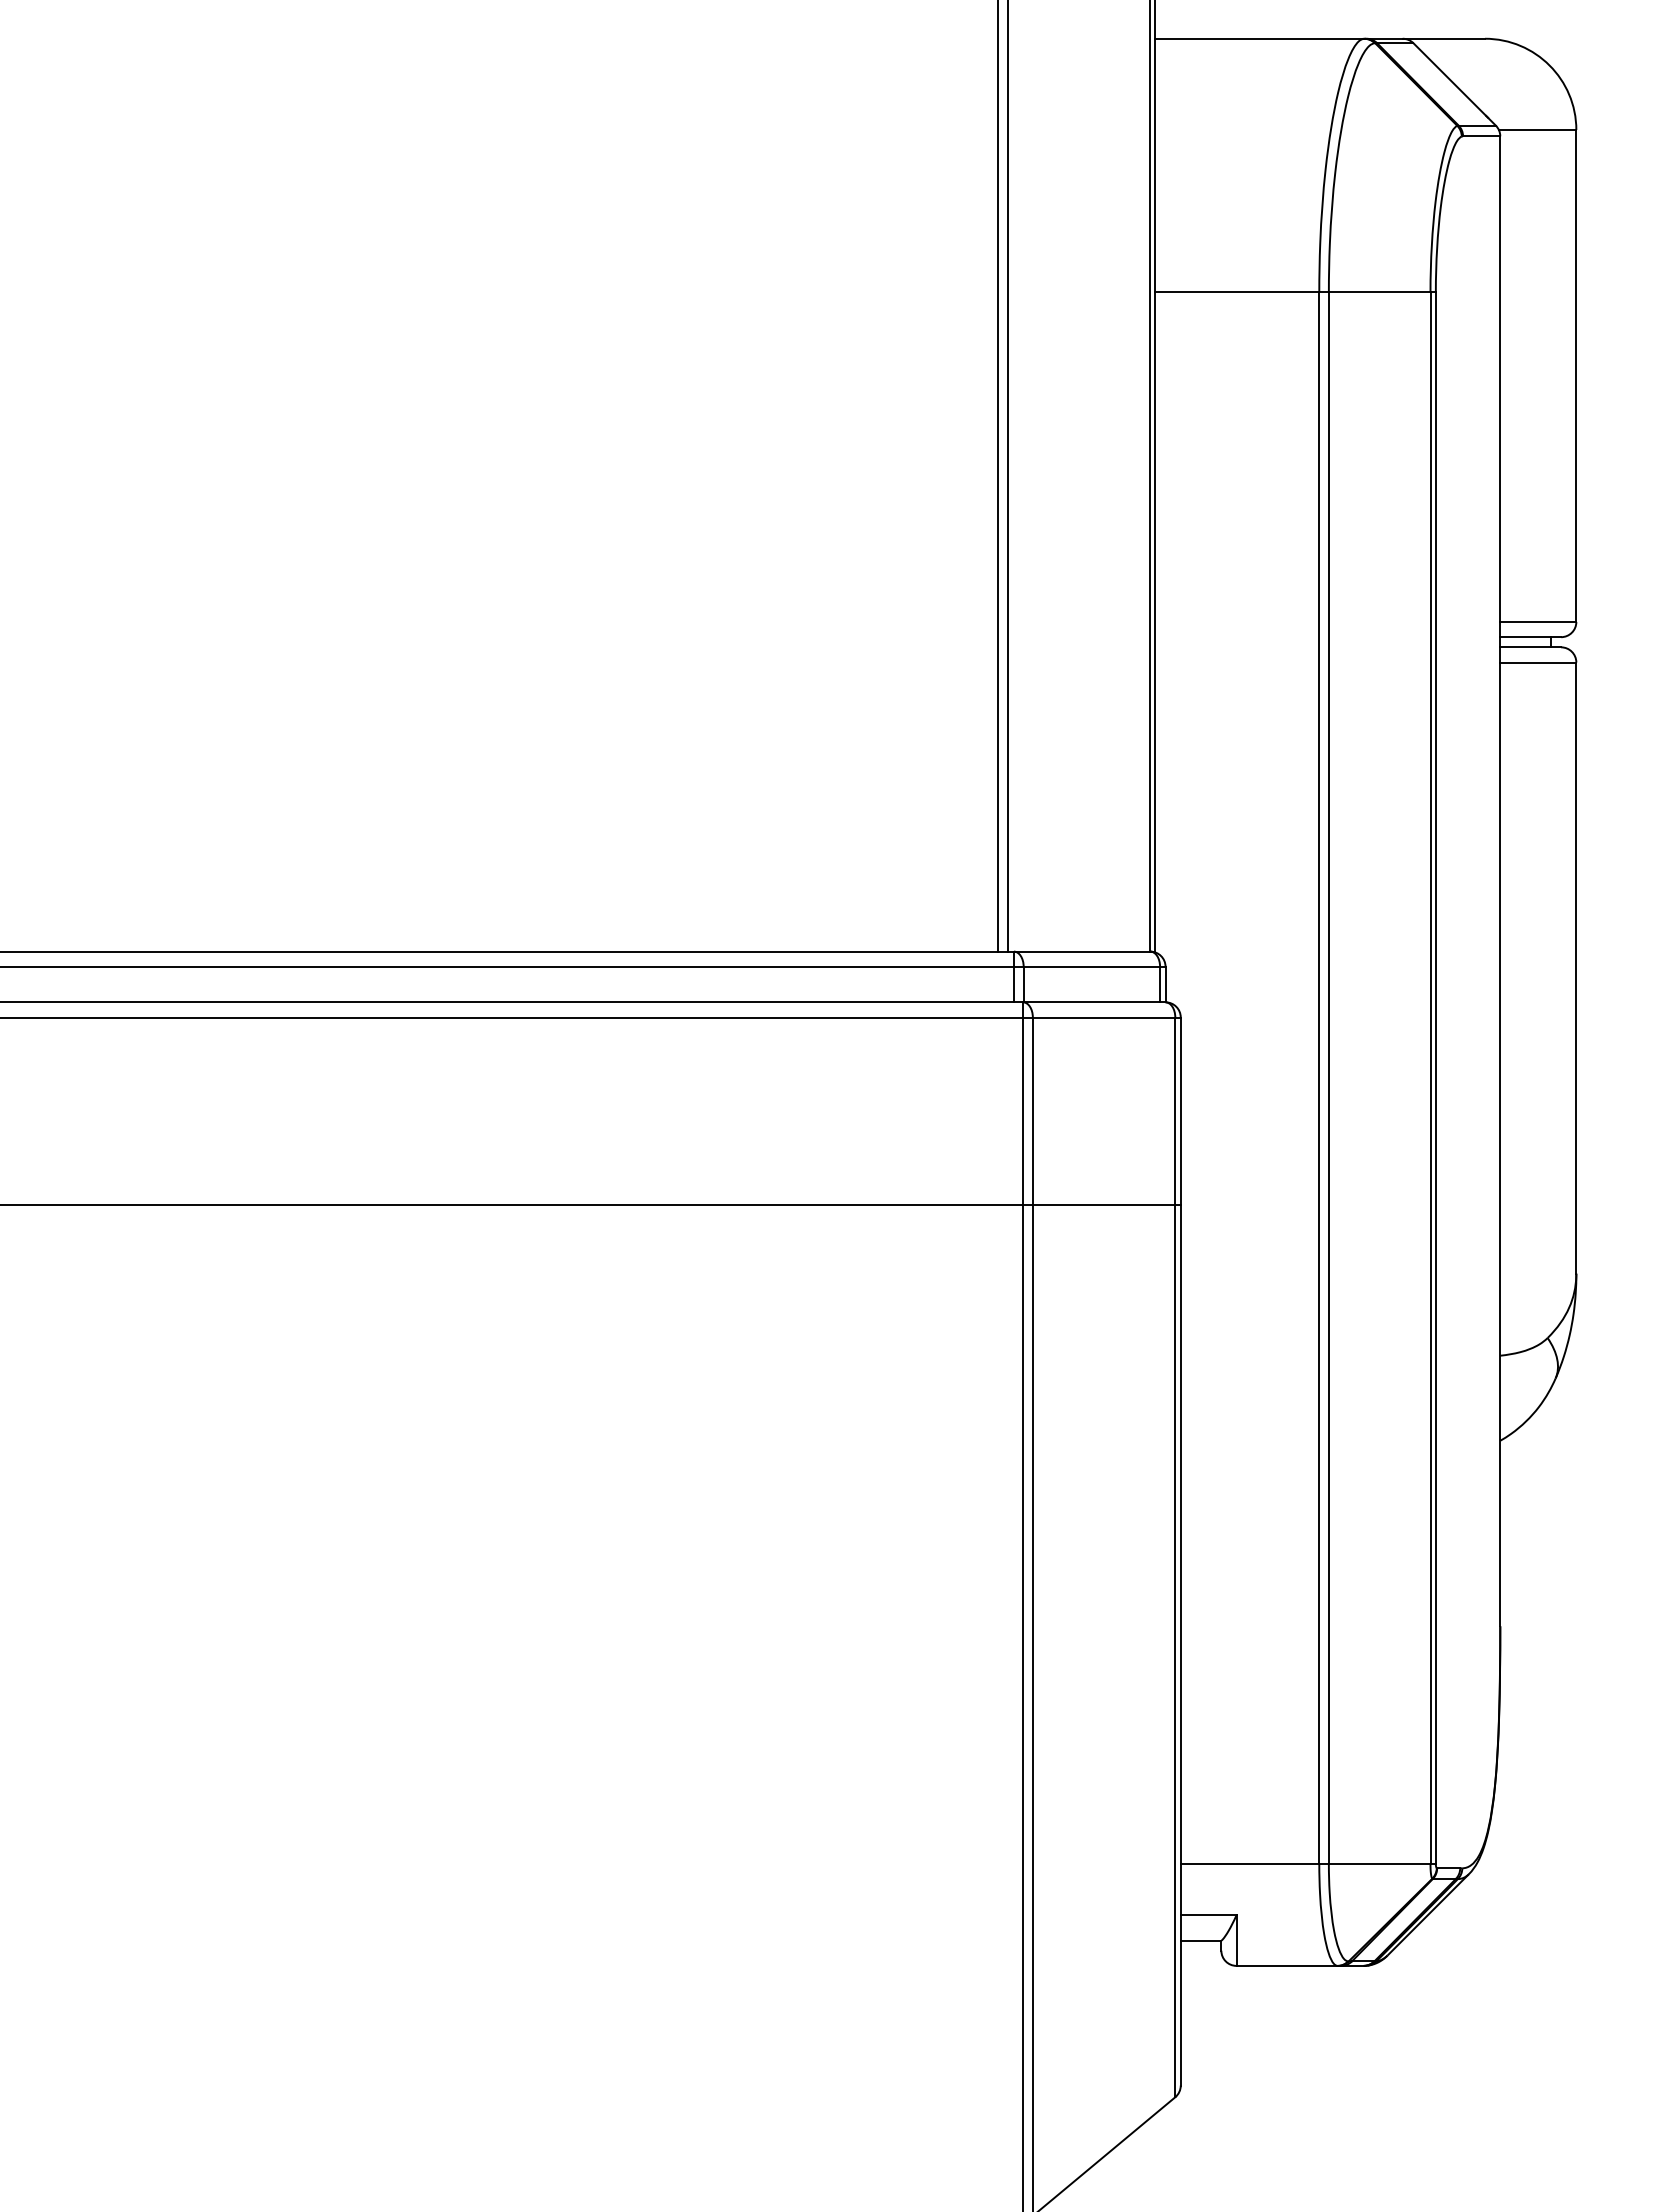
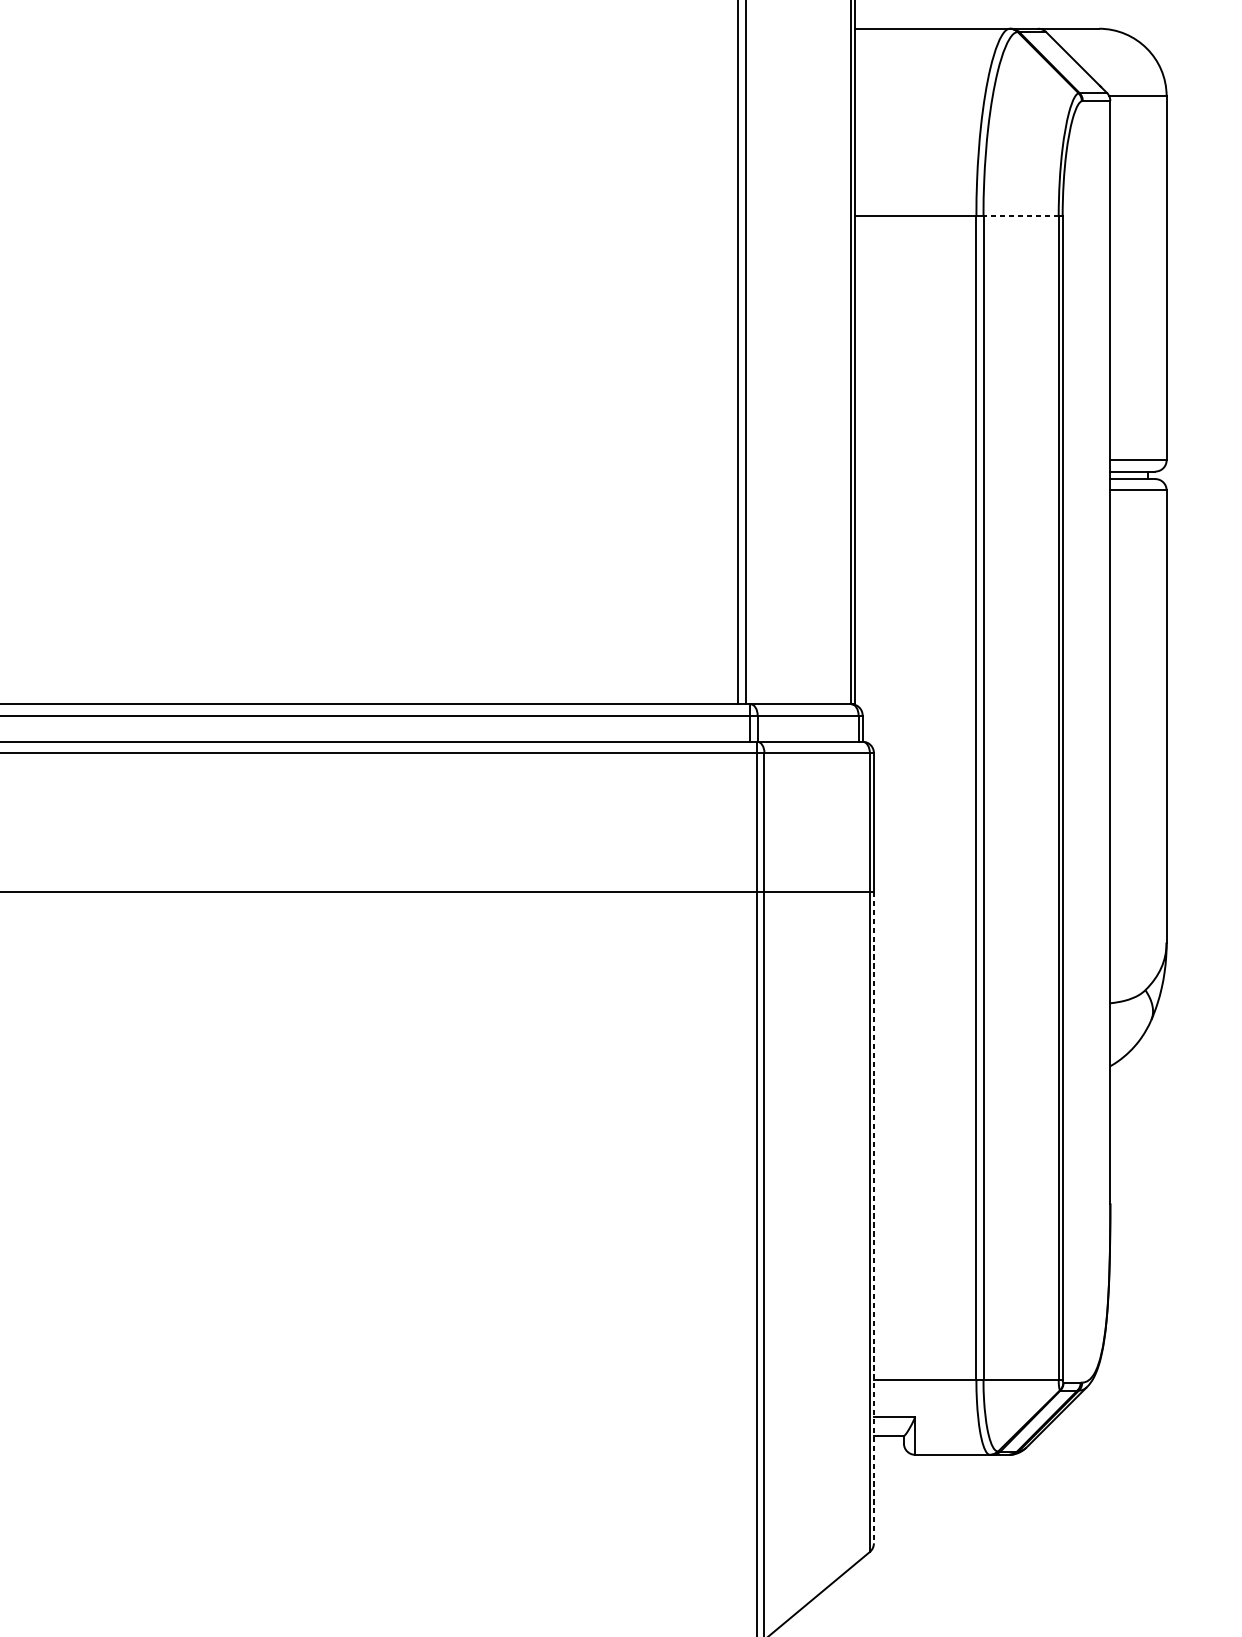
line: (1379, 292) -> (1020, 216), solid -> dashed
line: (1180, 1645) -> (873, 1217), solid -> dashed

